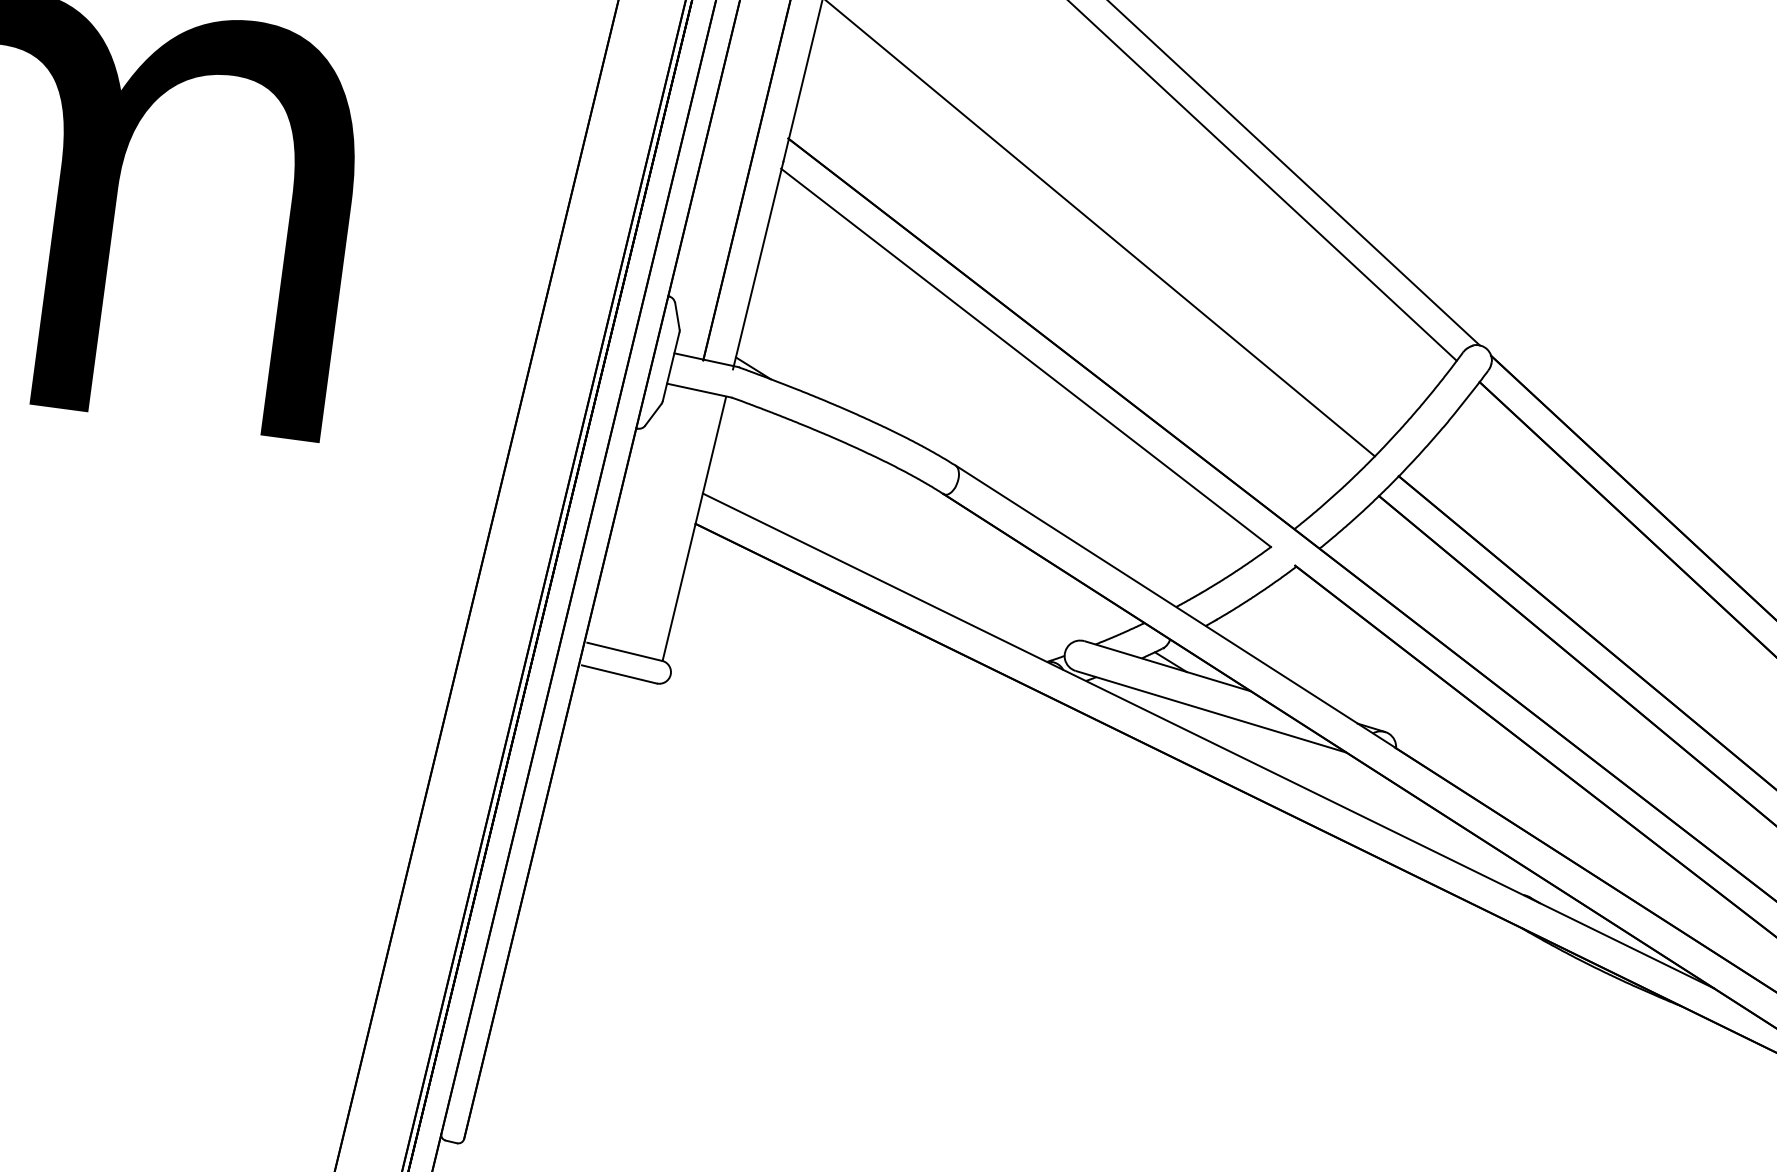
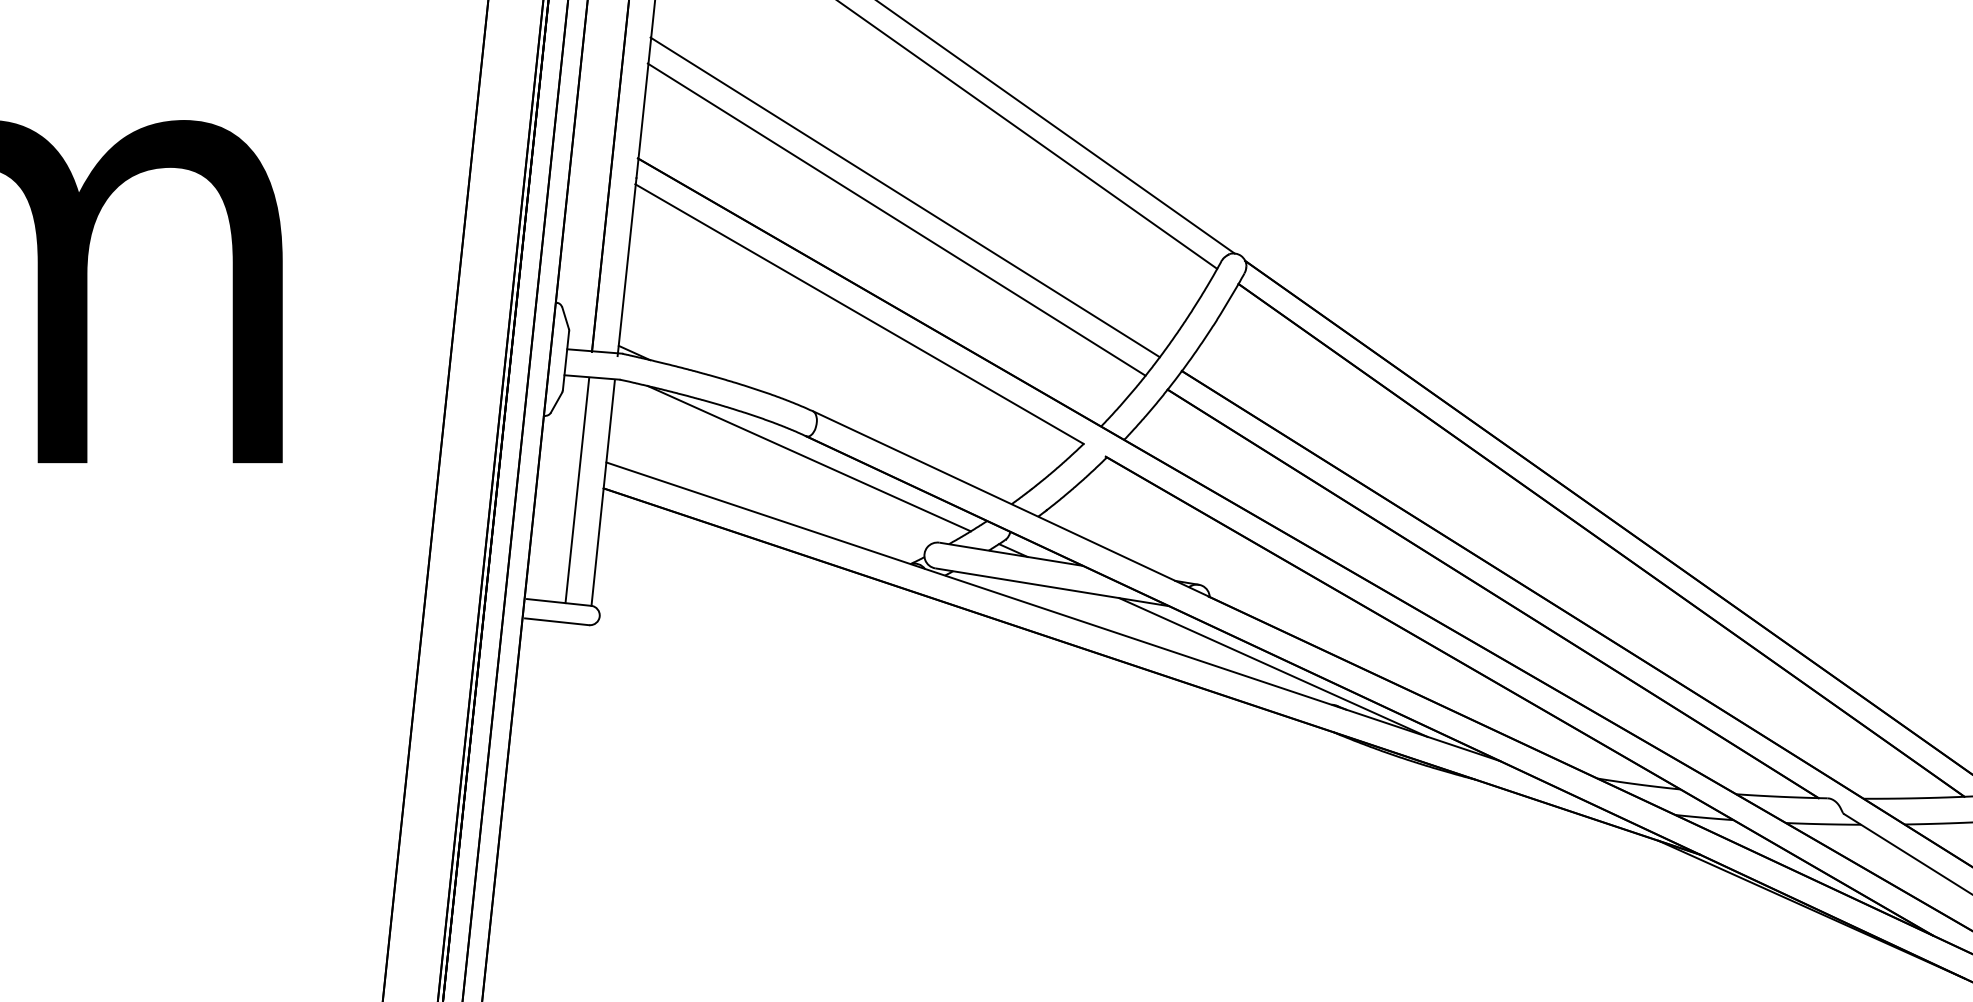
line: (1084, 251) -> (896, 219), added
line: (942, 520) -> (808, 458), added
line: (664, 522) -> (577, 490), added
line: (1460, 841) -> (1273, 667), added

